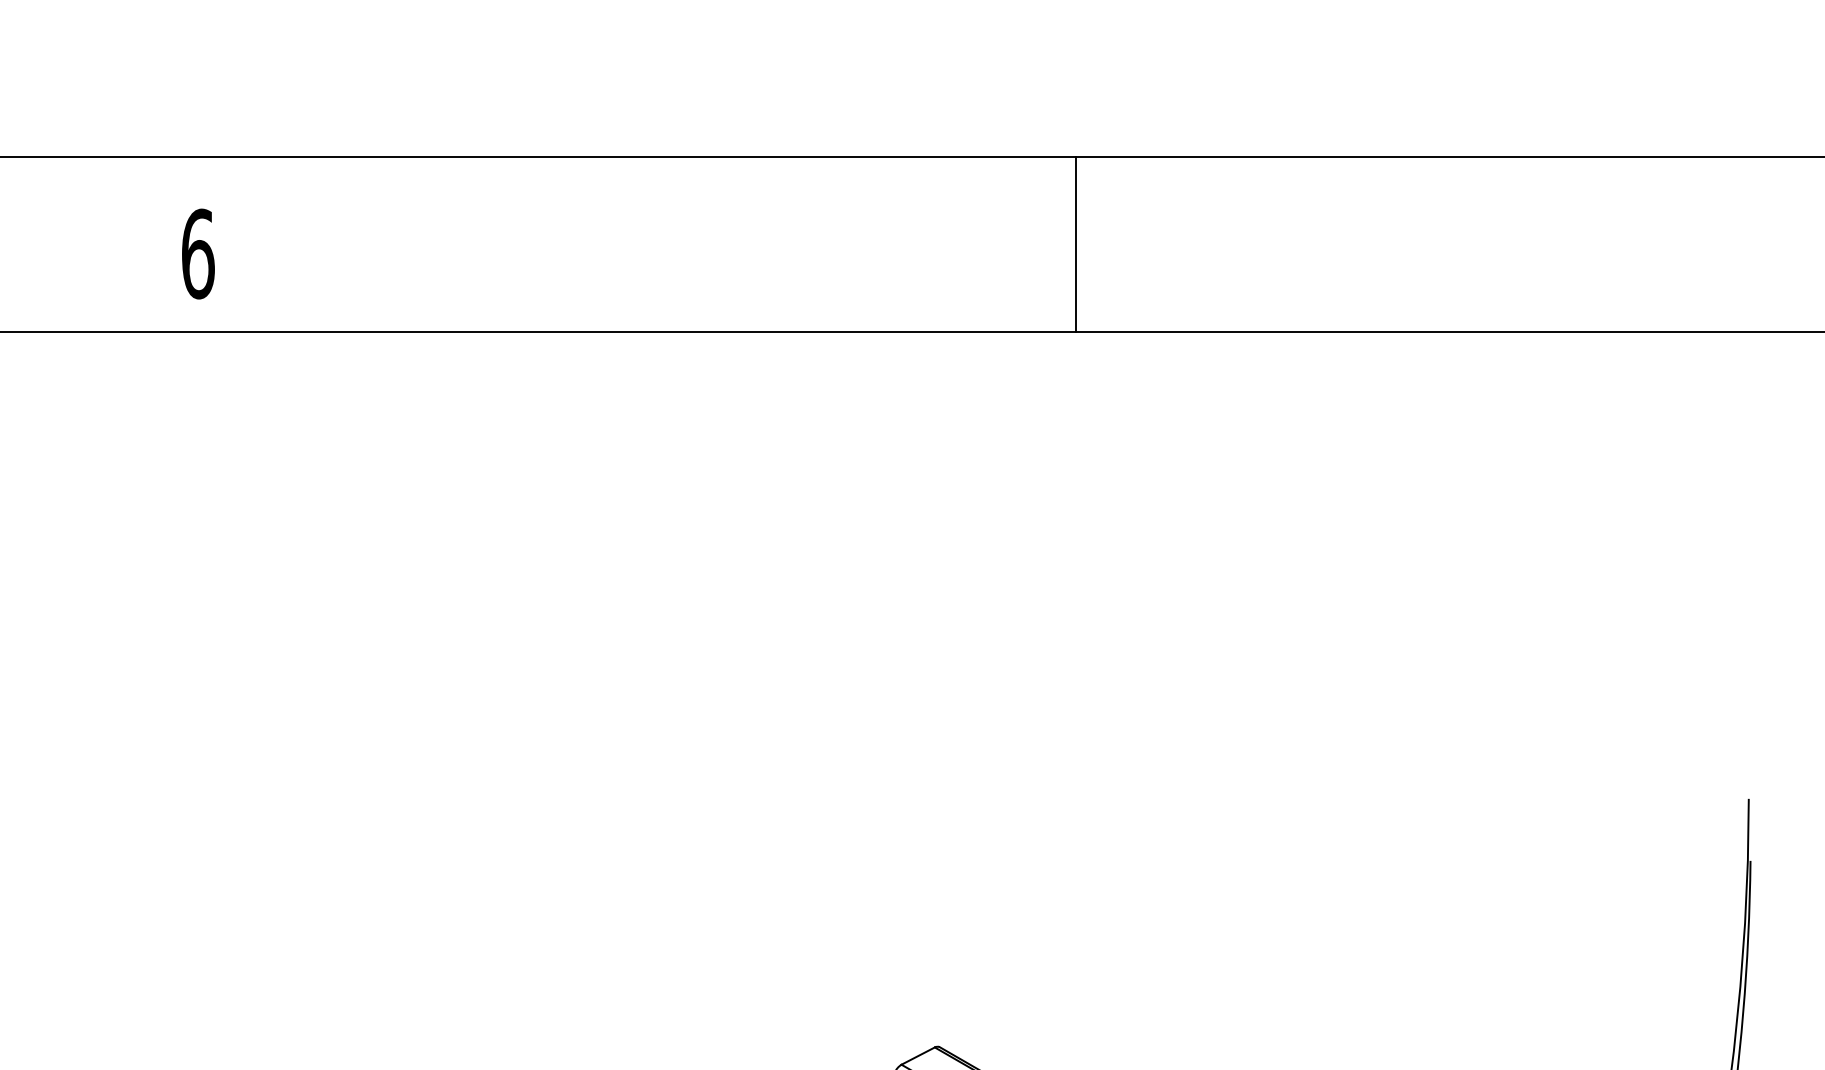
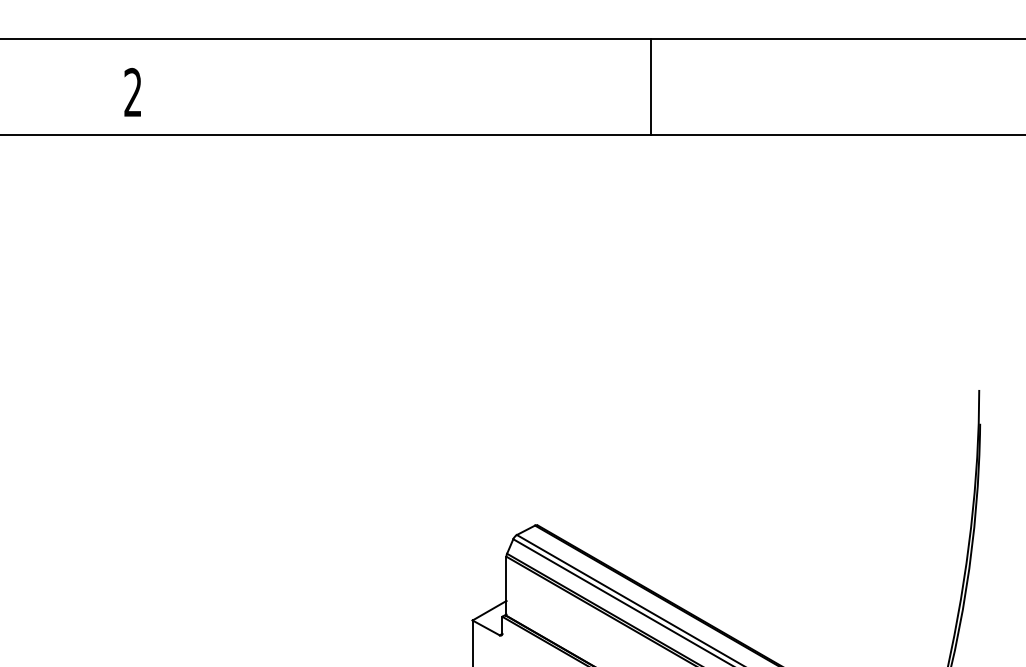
line: (1076, 244) -> (651, 87), moved
text: (198, 253) -> (133, 92), 6 -> 2

